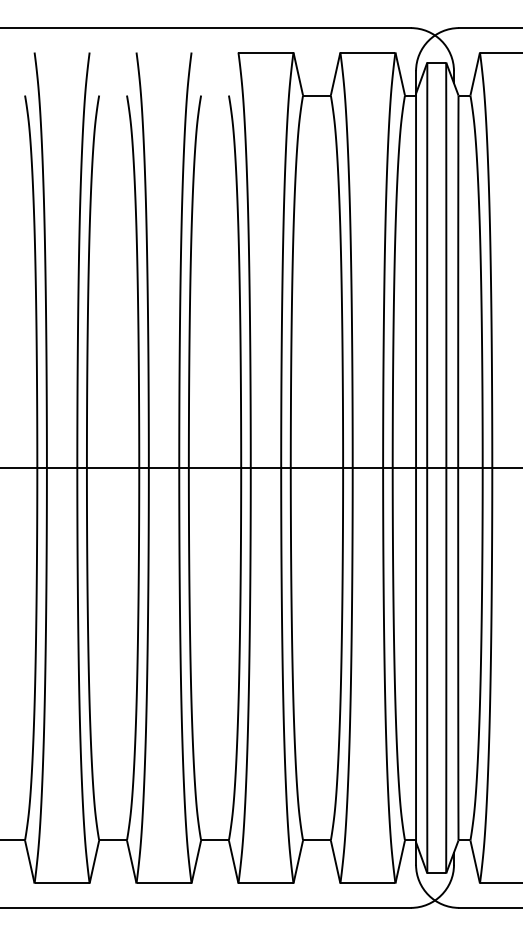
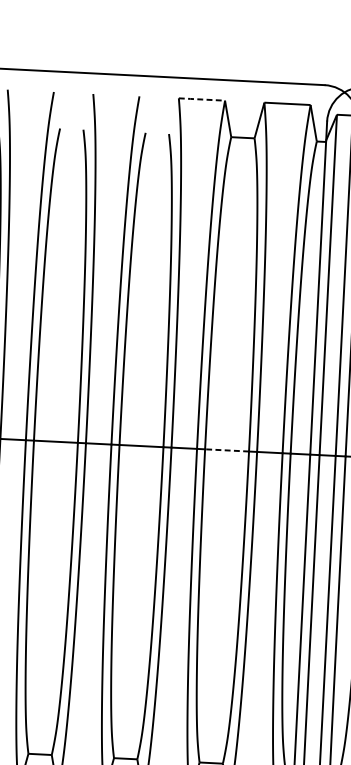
line: (266, 52) -> (202, 99), solid -> dashed
line: (316, 467) -> (226, 449), solid -> dashed

